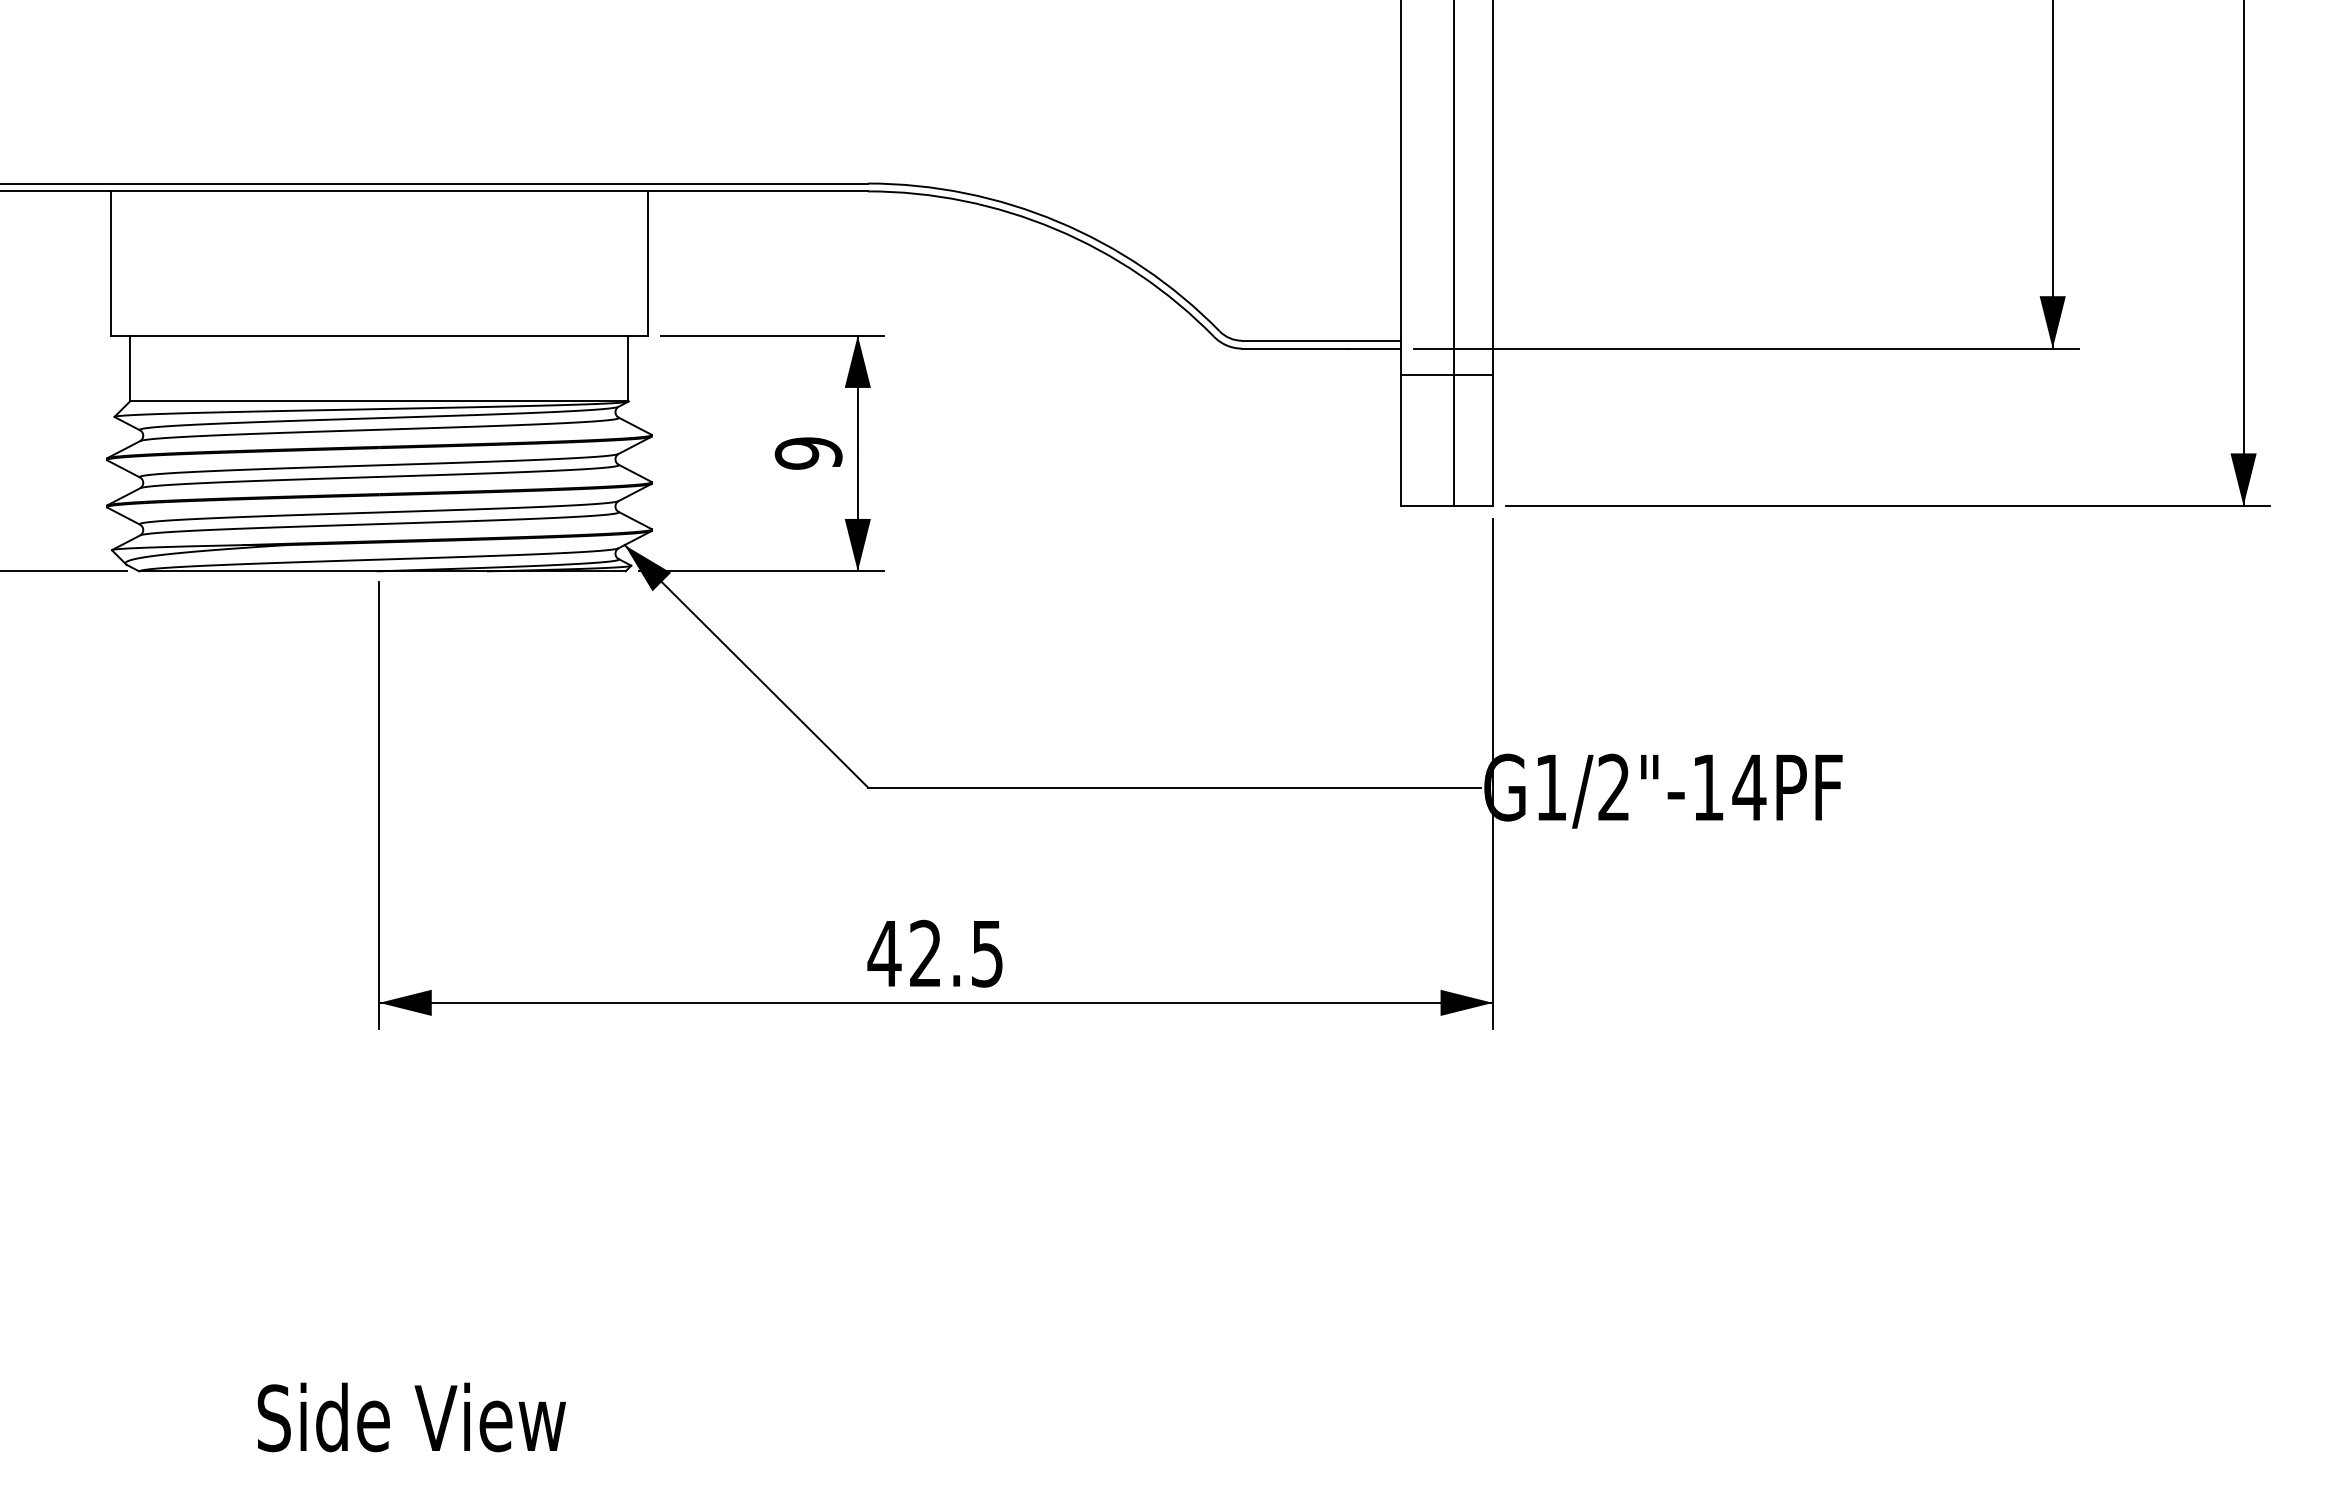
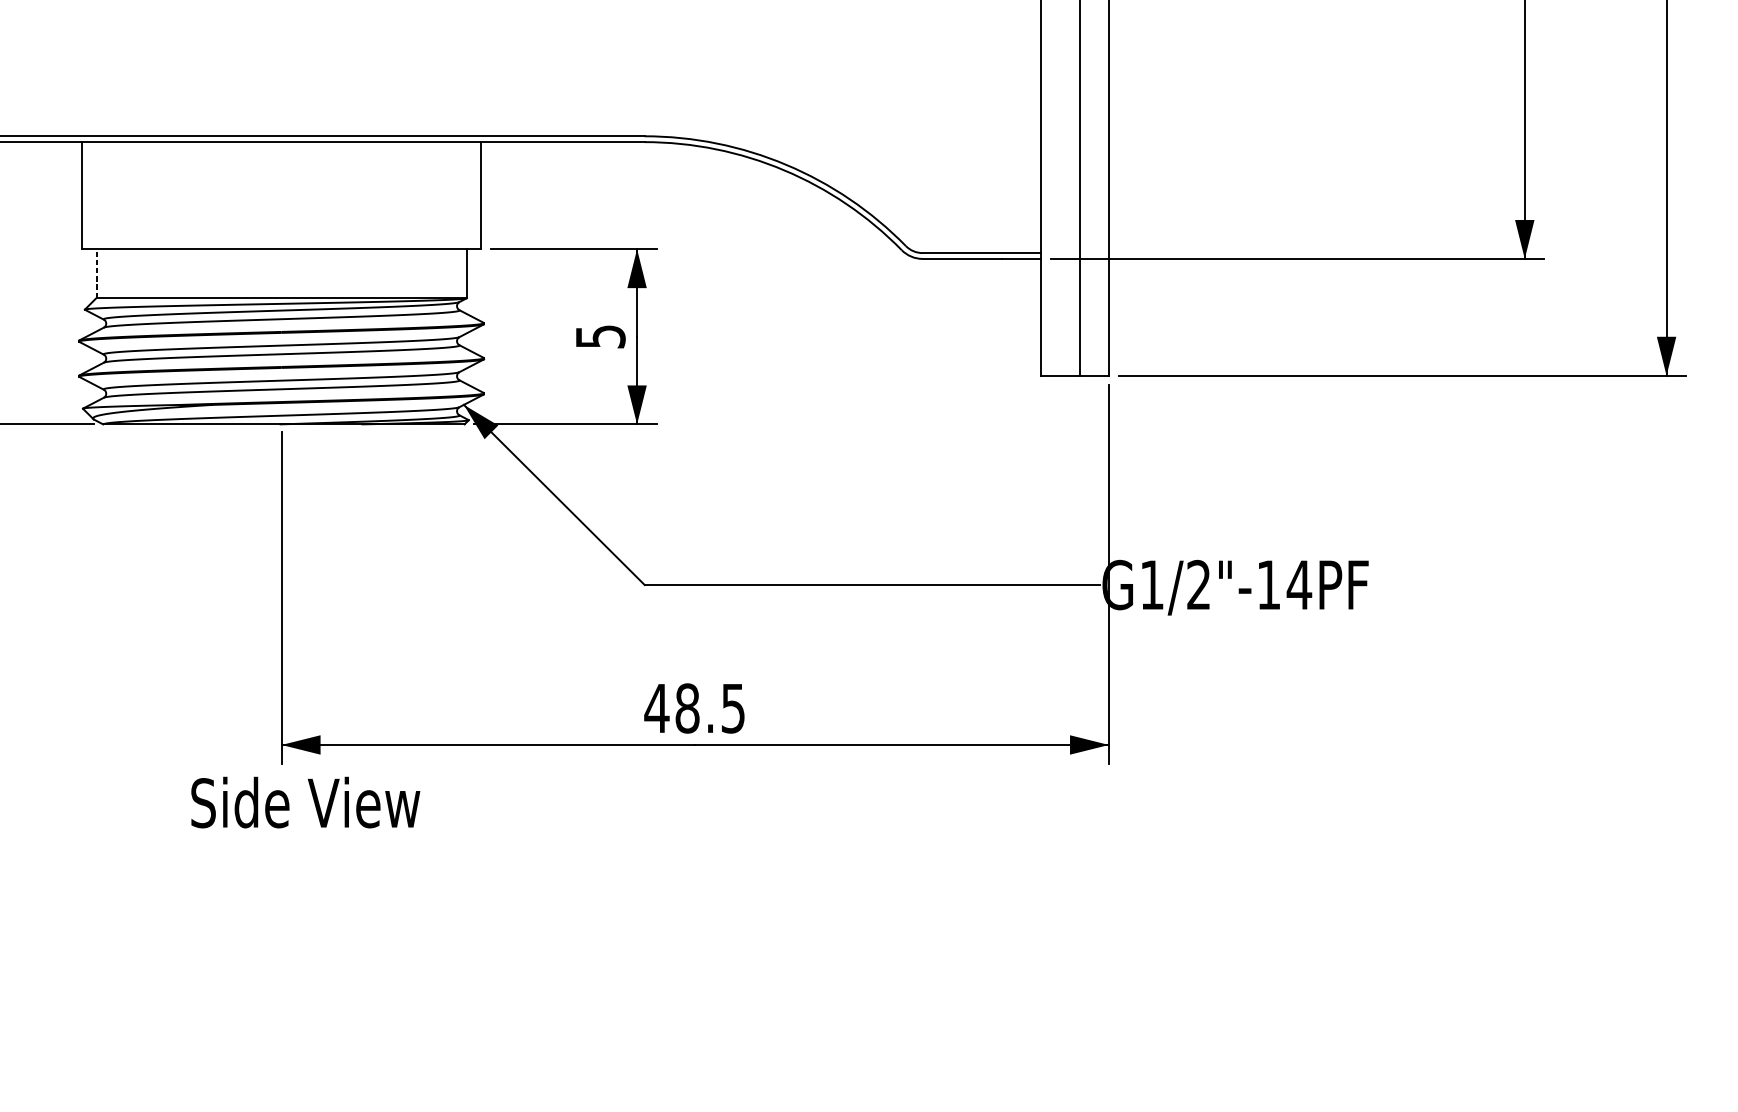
line: (130, 368) -> (96, 273), solid -> dashed
line: (1446, 374) -> (1074, 278), removed
text: (808, 453) -> (600, 336), 9 -> 5
text: (925, 953) -> (687, 708), 42.5 -> 48.5
text: (411, 1417) -> (305, 802), moved

